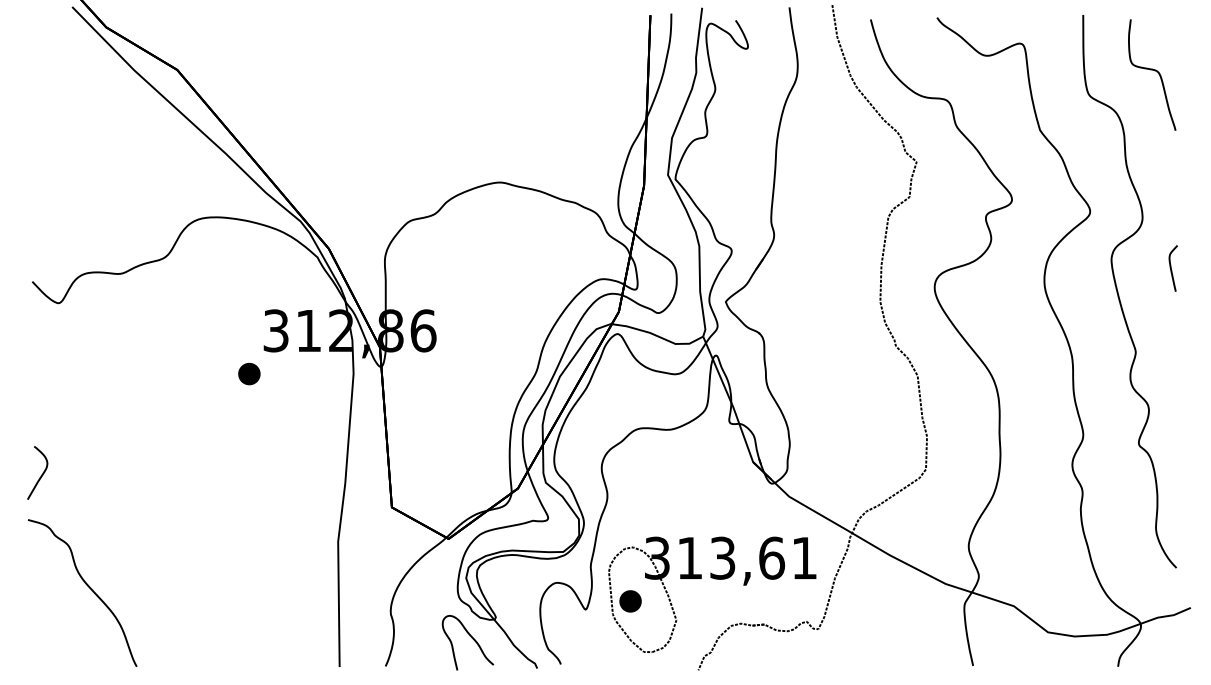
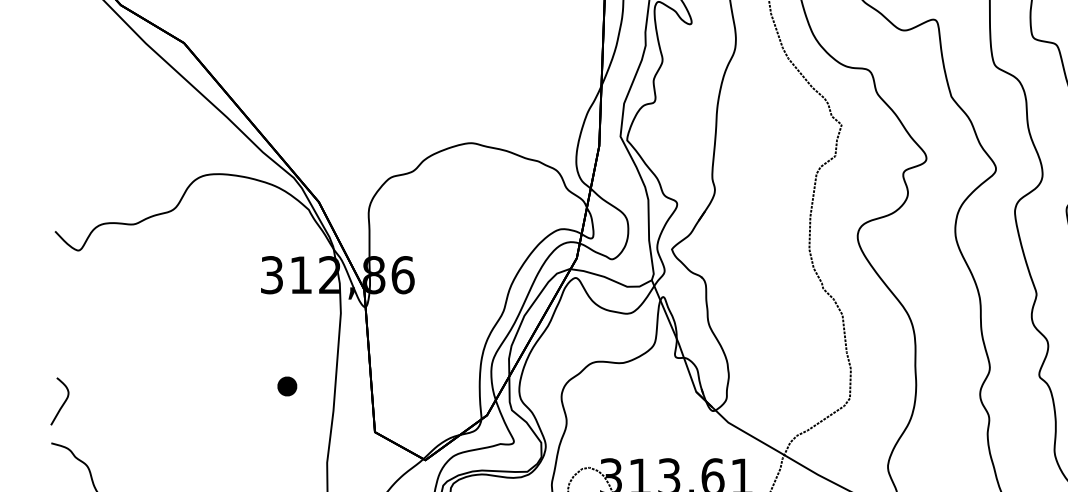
part: (249, 373) -> (287, 385), moved

